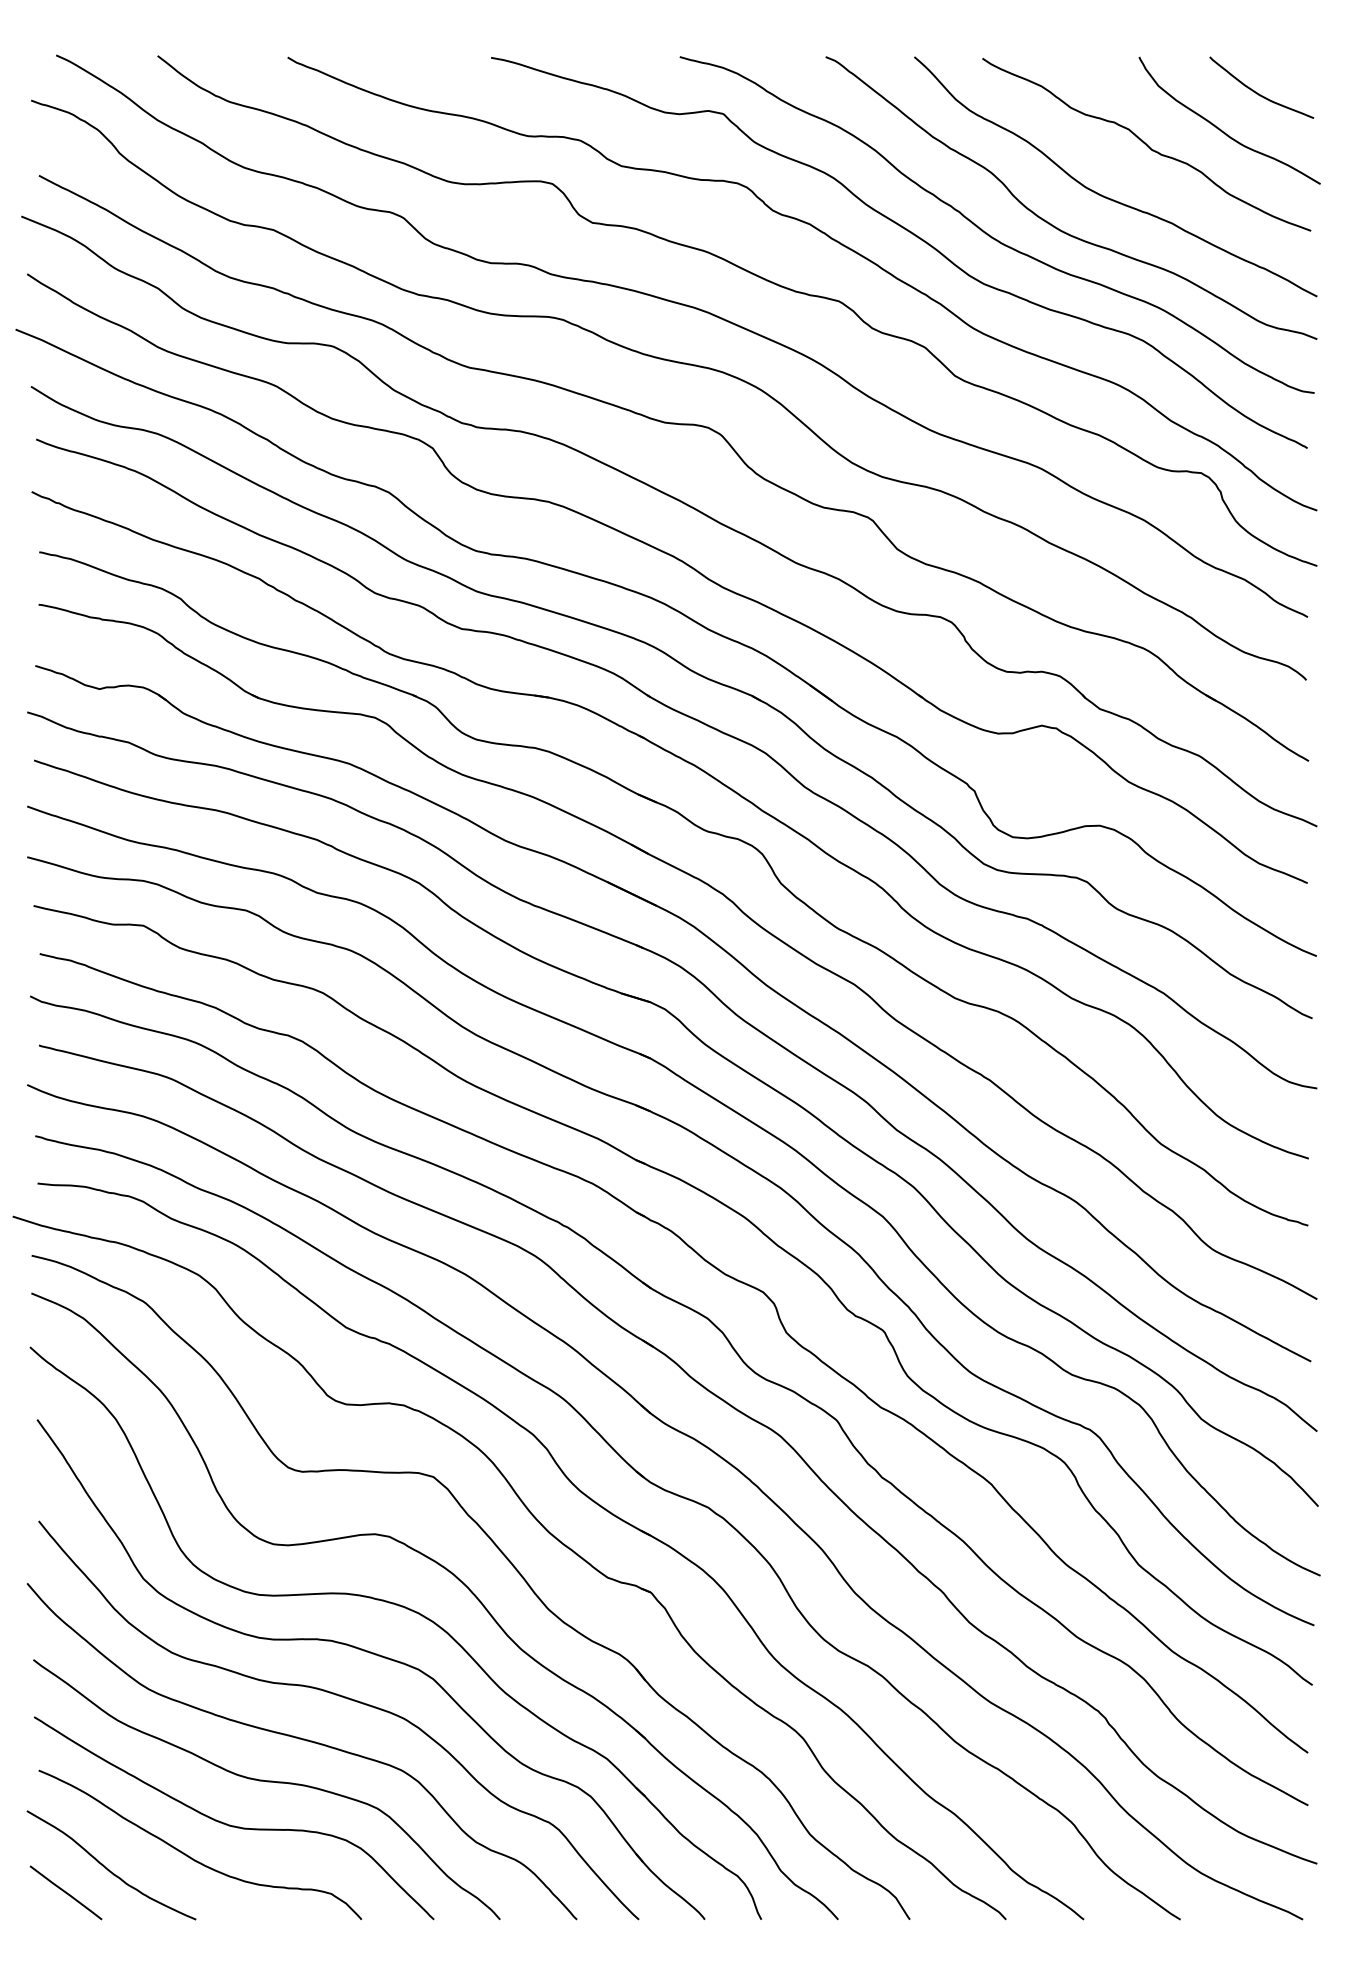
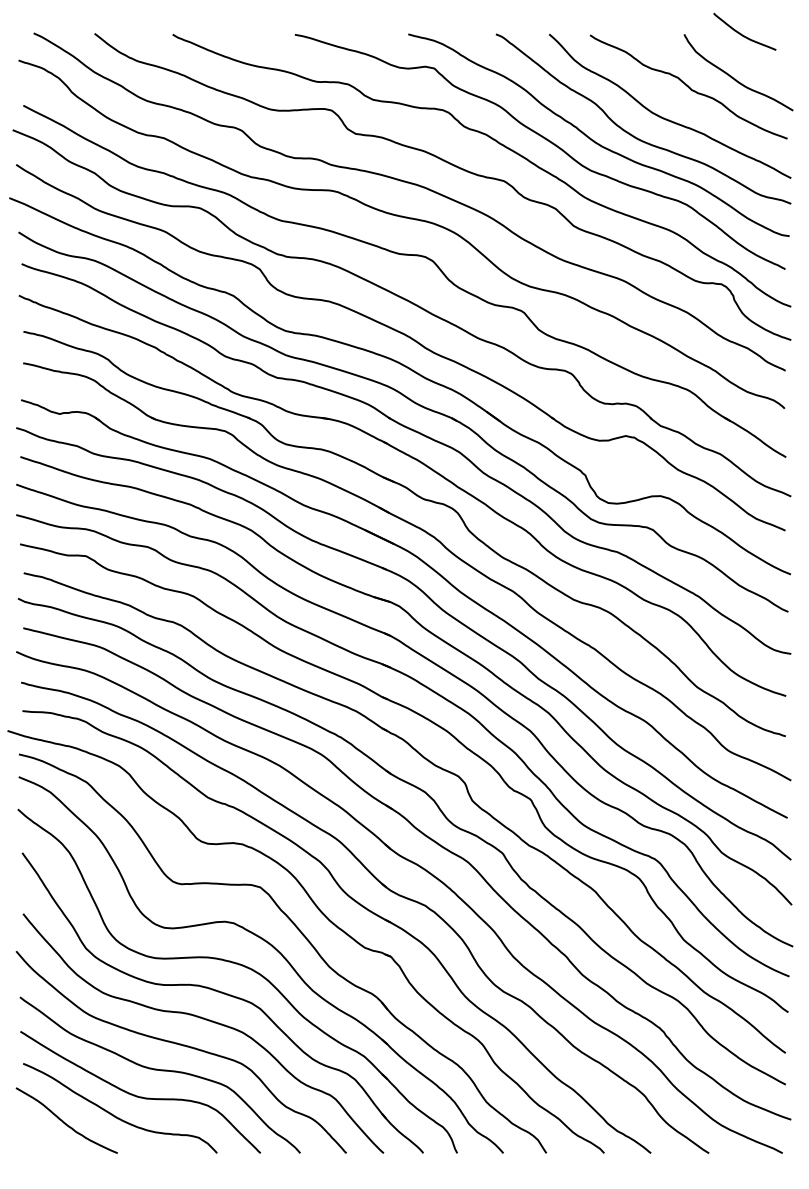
curve: (1256, 90) -> (741, 33), moved
line: (65, 1891) -> (39, 1136), removed

